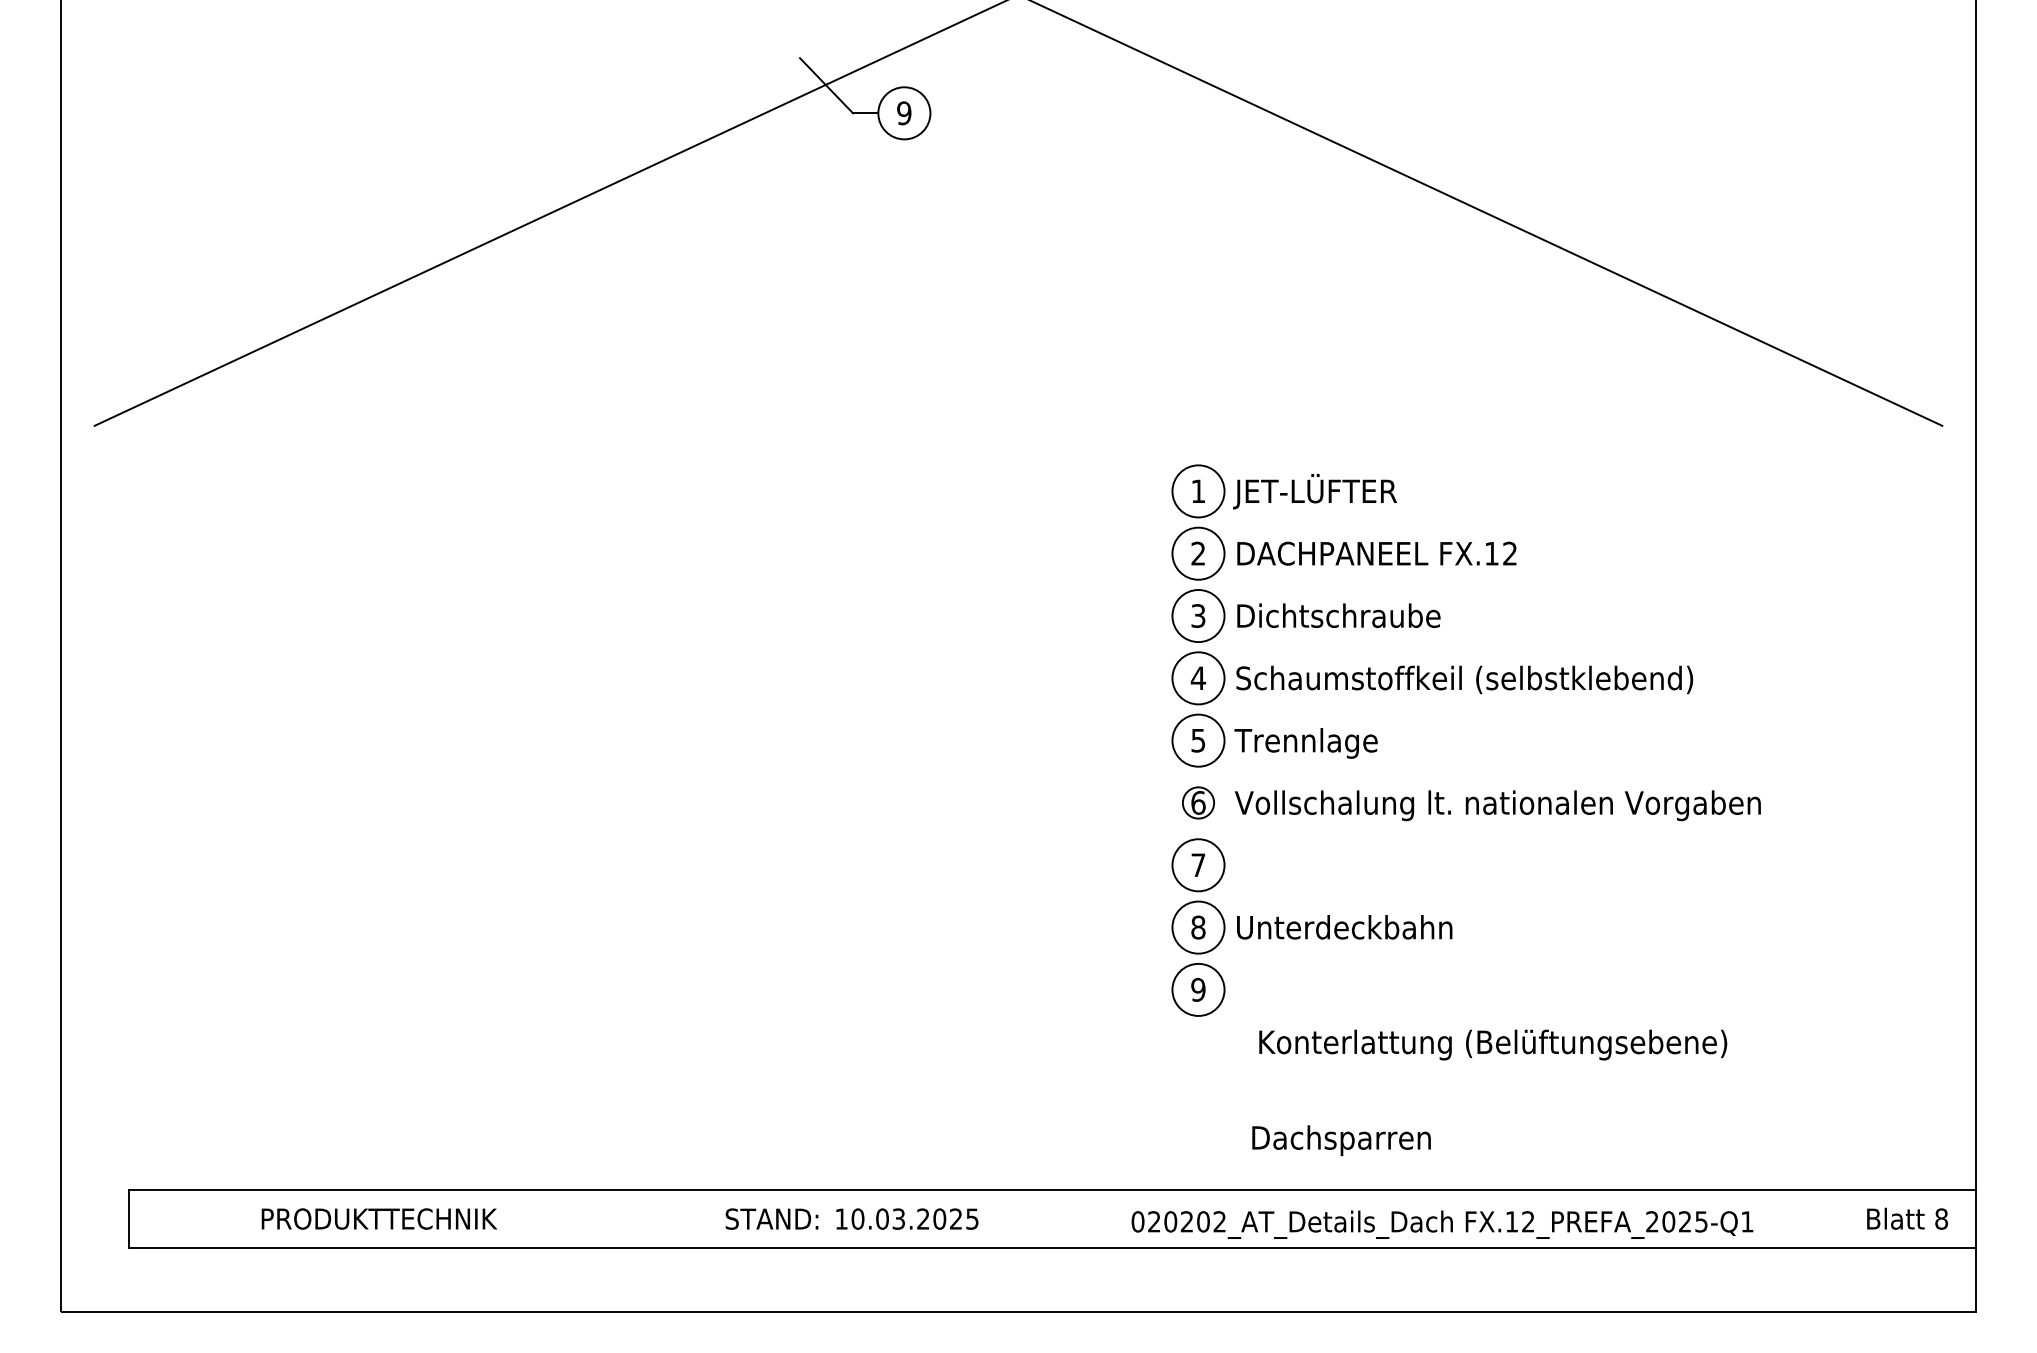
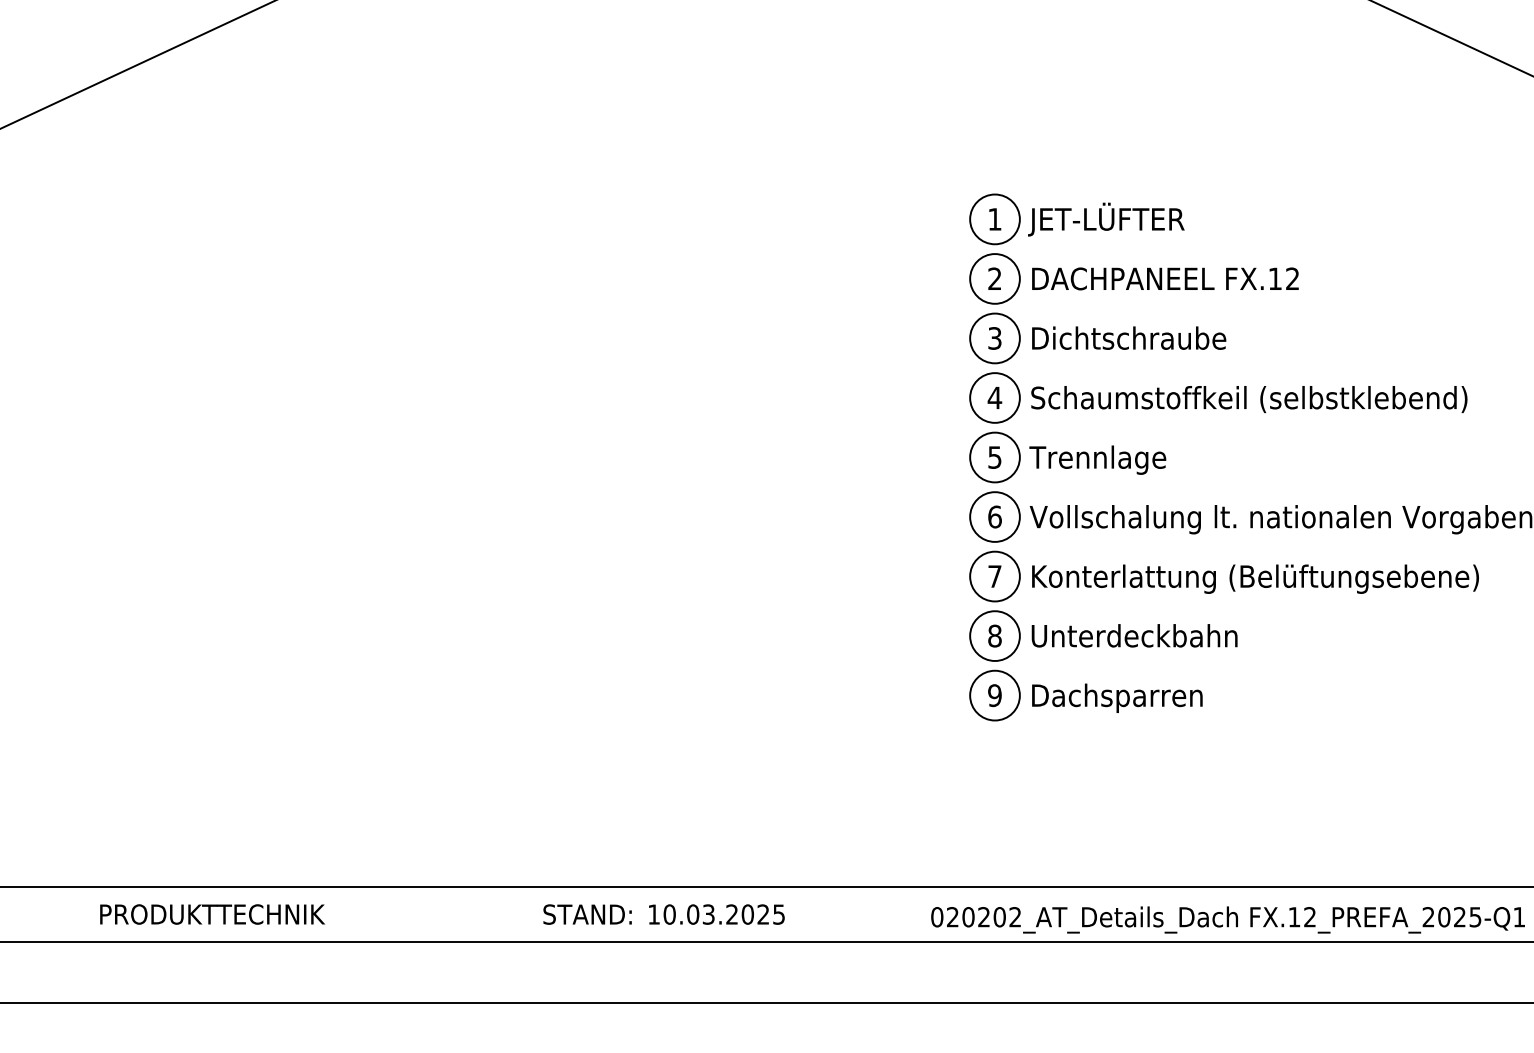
circle: (1198, 802) -> (995, 516), size x1.67
text: (1493, 1044) -> (1255, 578), moved
text: (1341, 1140) -> (1117, 698), moved

